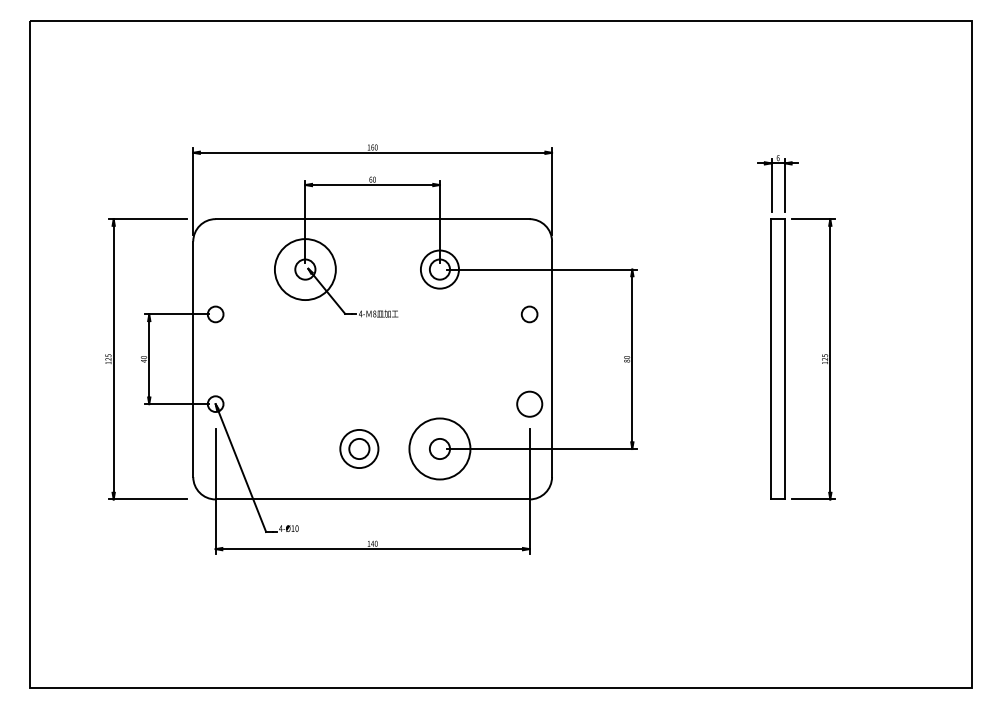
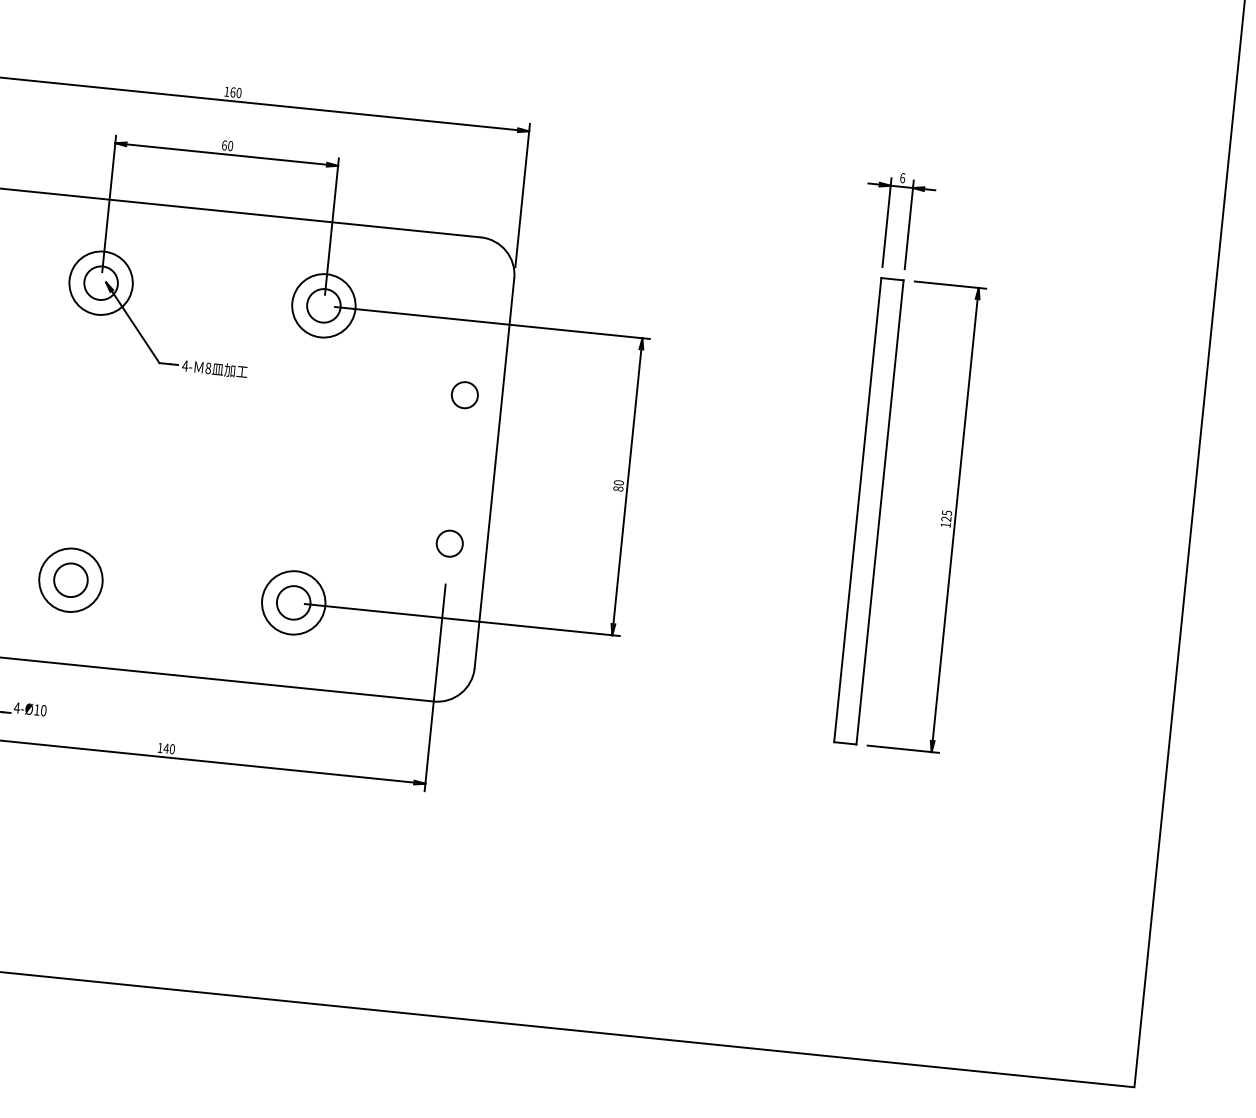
circle: (305, 269) -> (101, 283), size x0.62
circle: (529, 403) -> (449, 542), size x0.62
part: (359, 448) -> (71, 579), moved
circle: (439, 448) -> (293, 601), size x0.62

